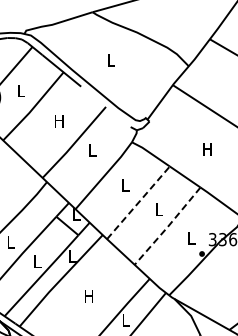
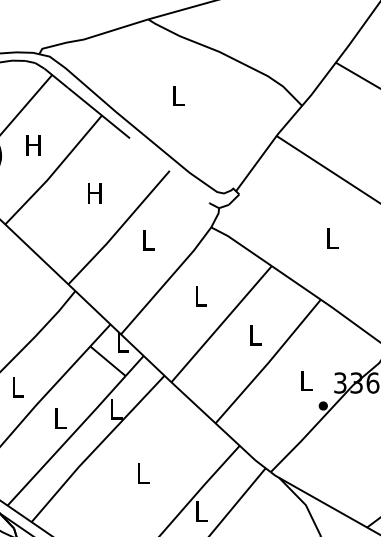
text: (20, 90) -> (32, 144), L -> H
text: (207, 149) -> (332, 238), H -> L
line: (138, 202) -> (221, 323), dashed -> solid
line: (167, 227) -> (268, 363), dashed -> solid
text: (88, 296) -> (141, 473), H -> L

